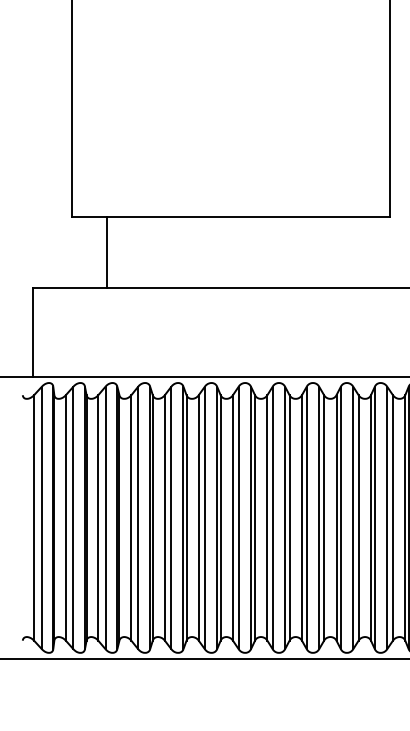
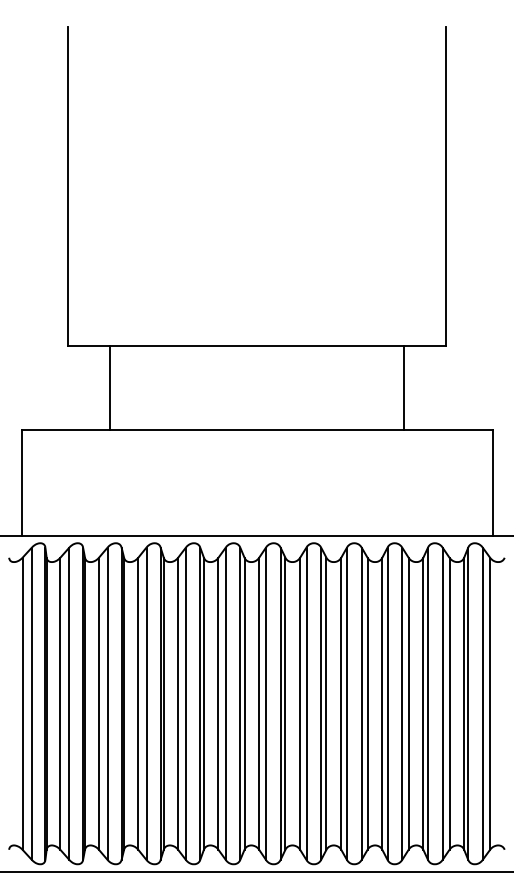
line: (355, 252) -> (404, 388), added

